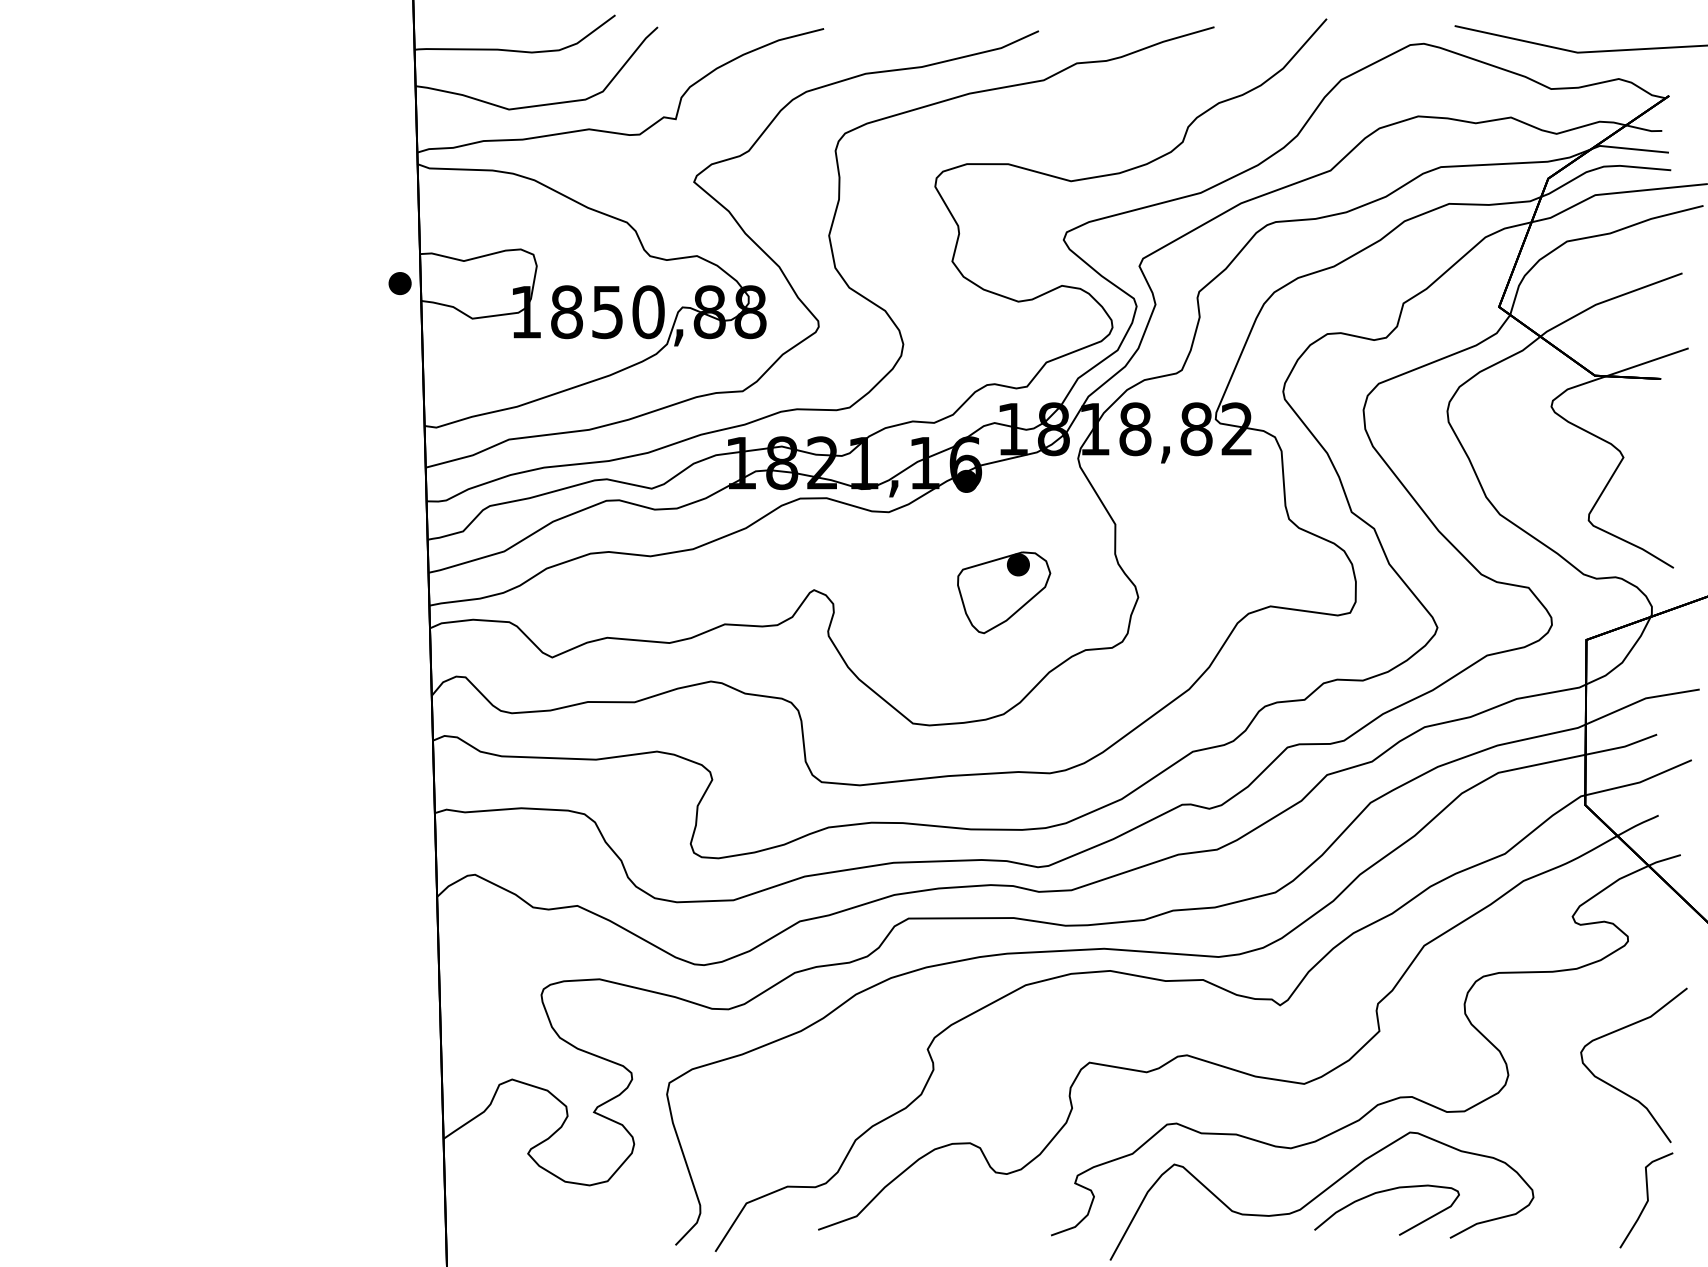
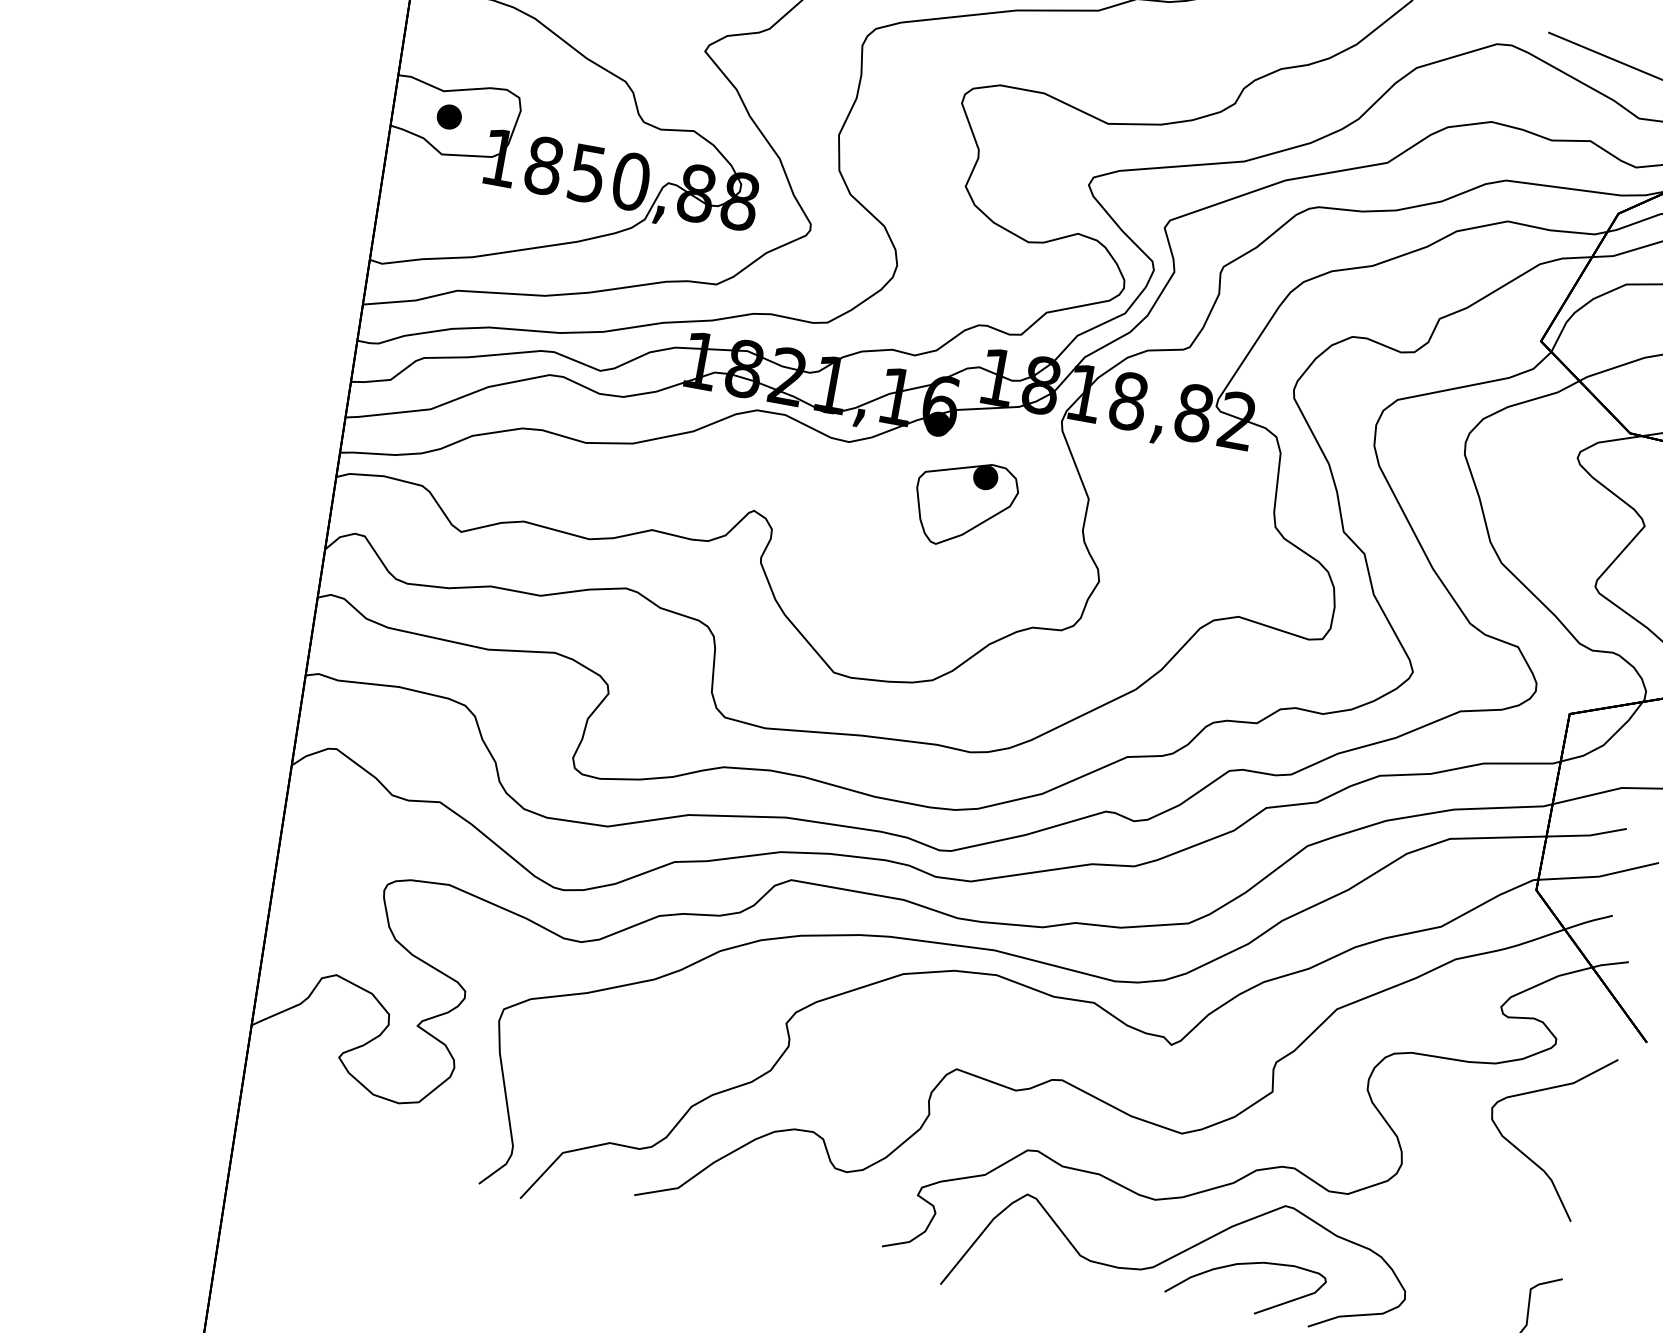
part: (399, 283) -> (448, 116), moved
part: (1004, 592) -> (965, 504), moved
curve: (1620, 1089) -> (1527, 1155), moved

